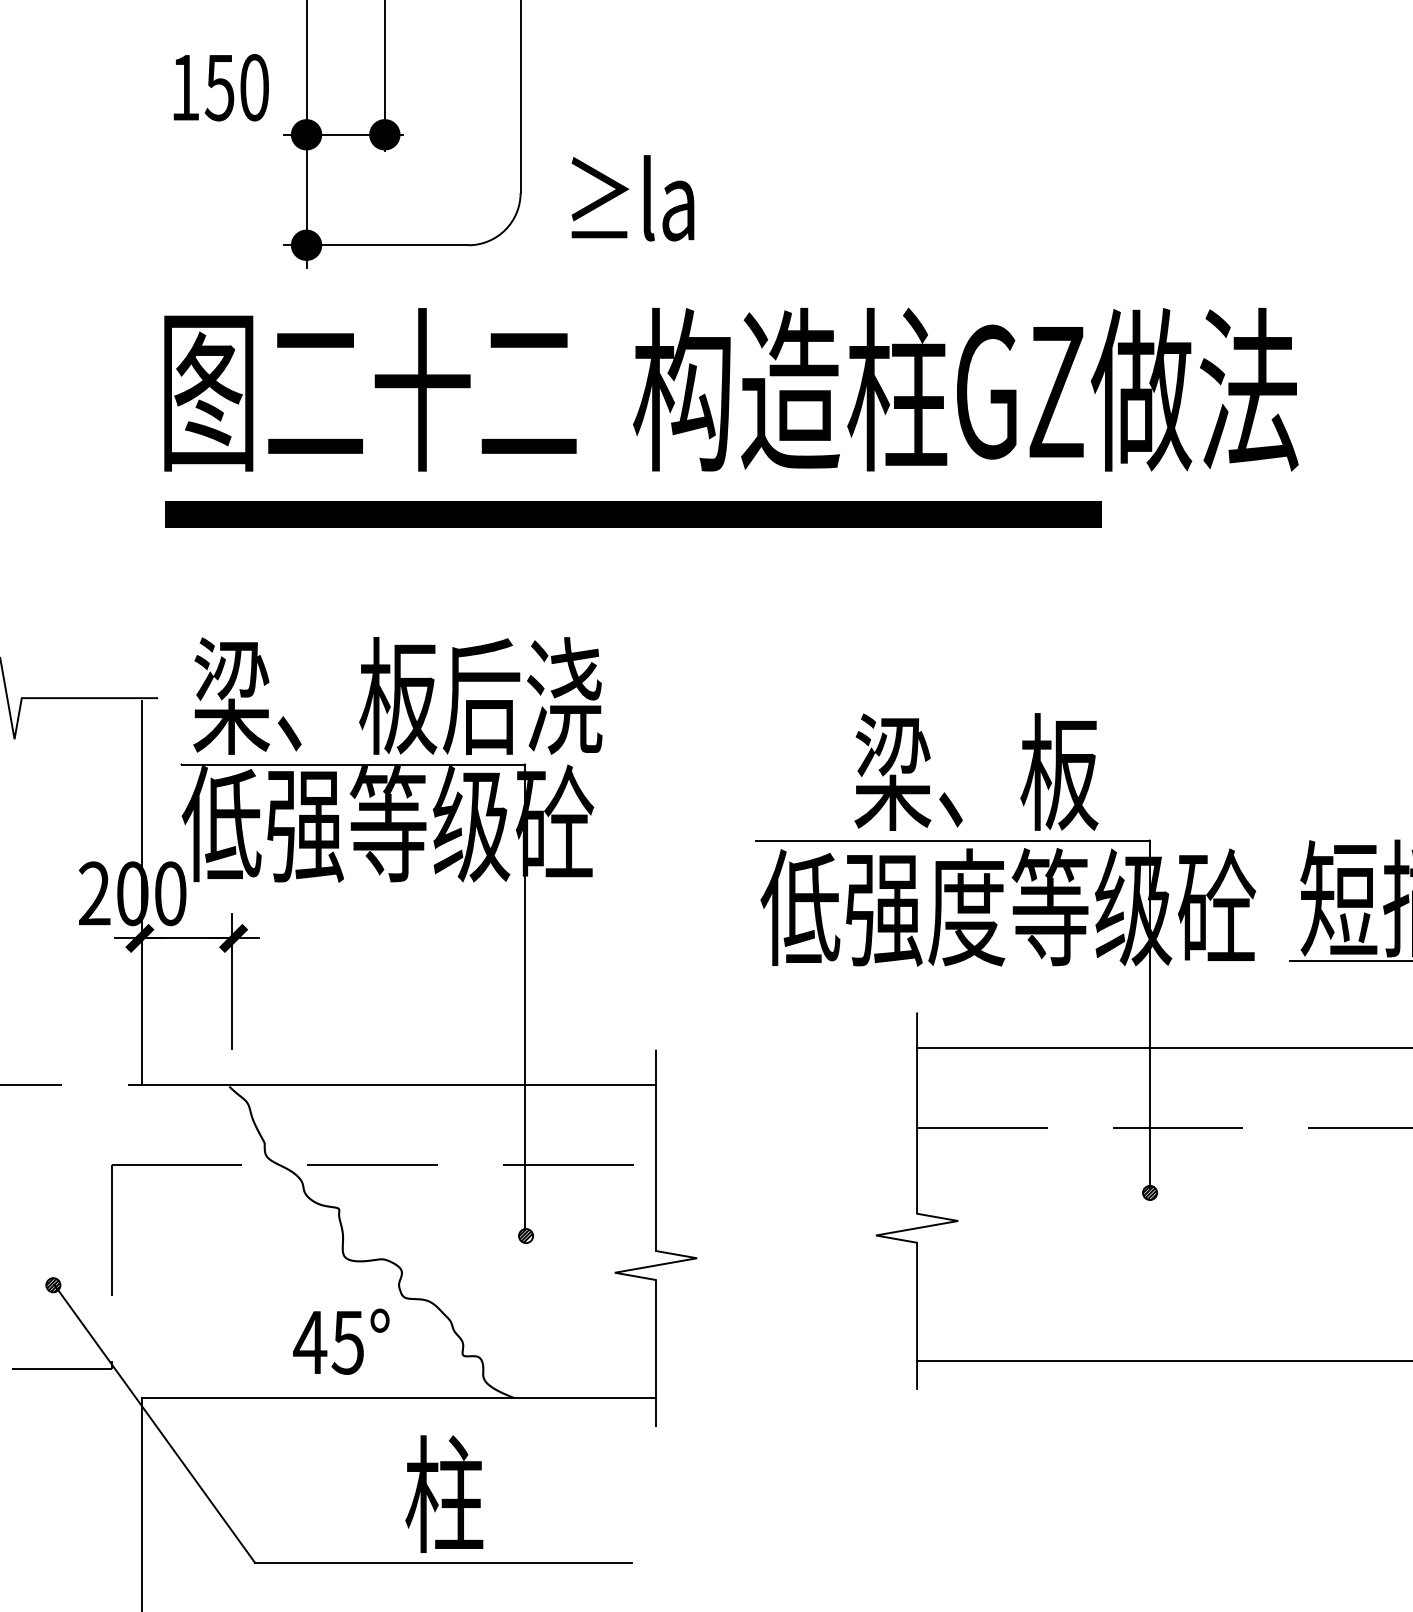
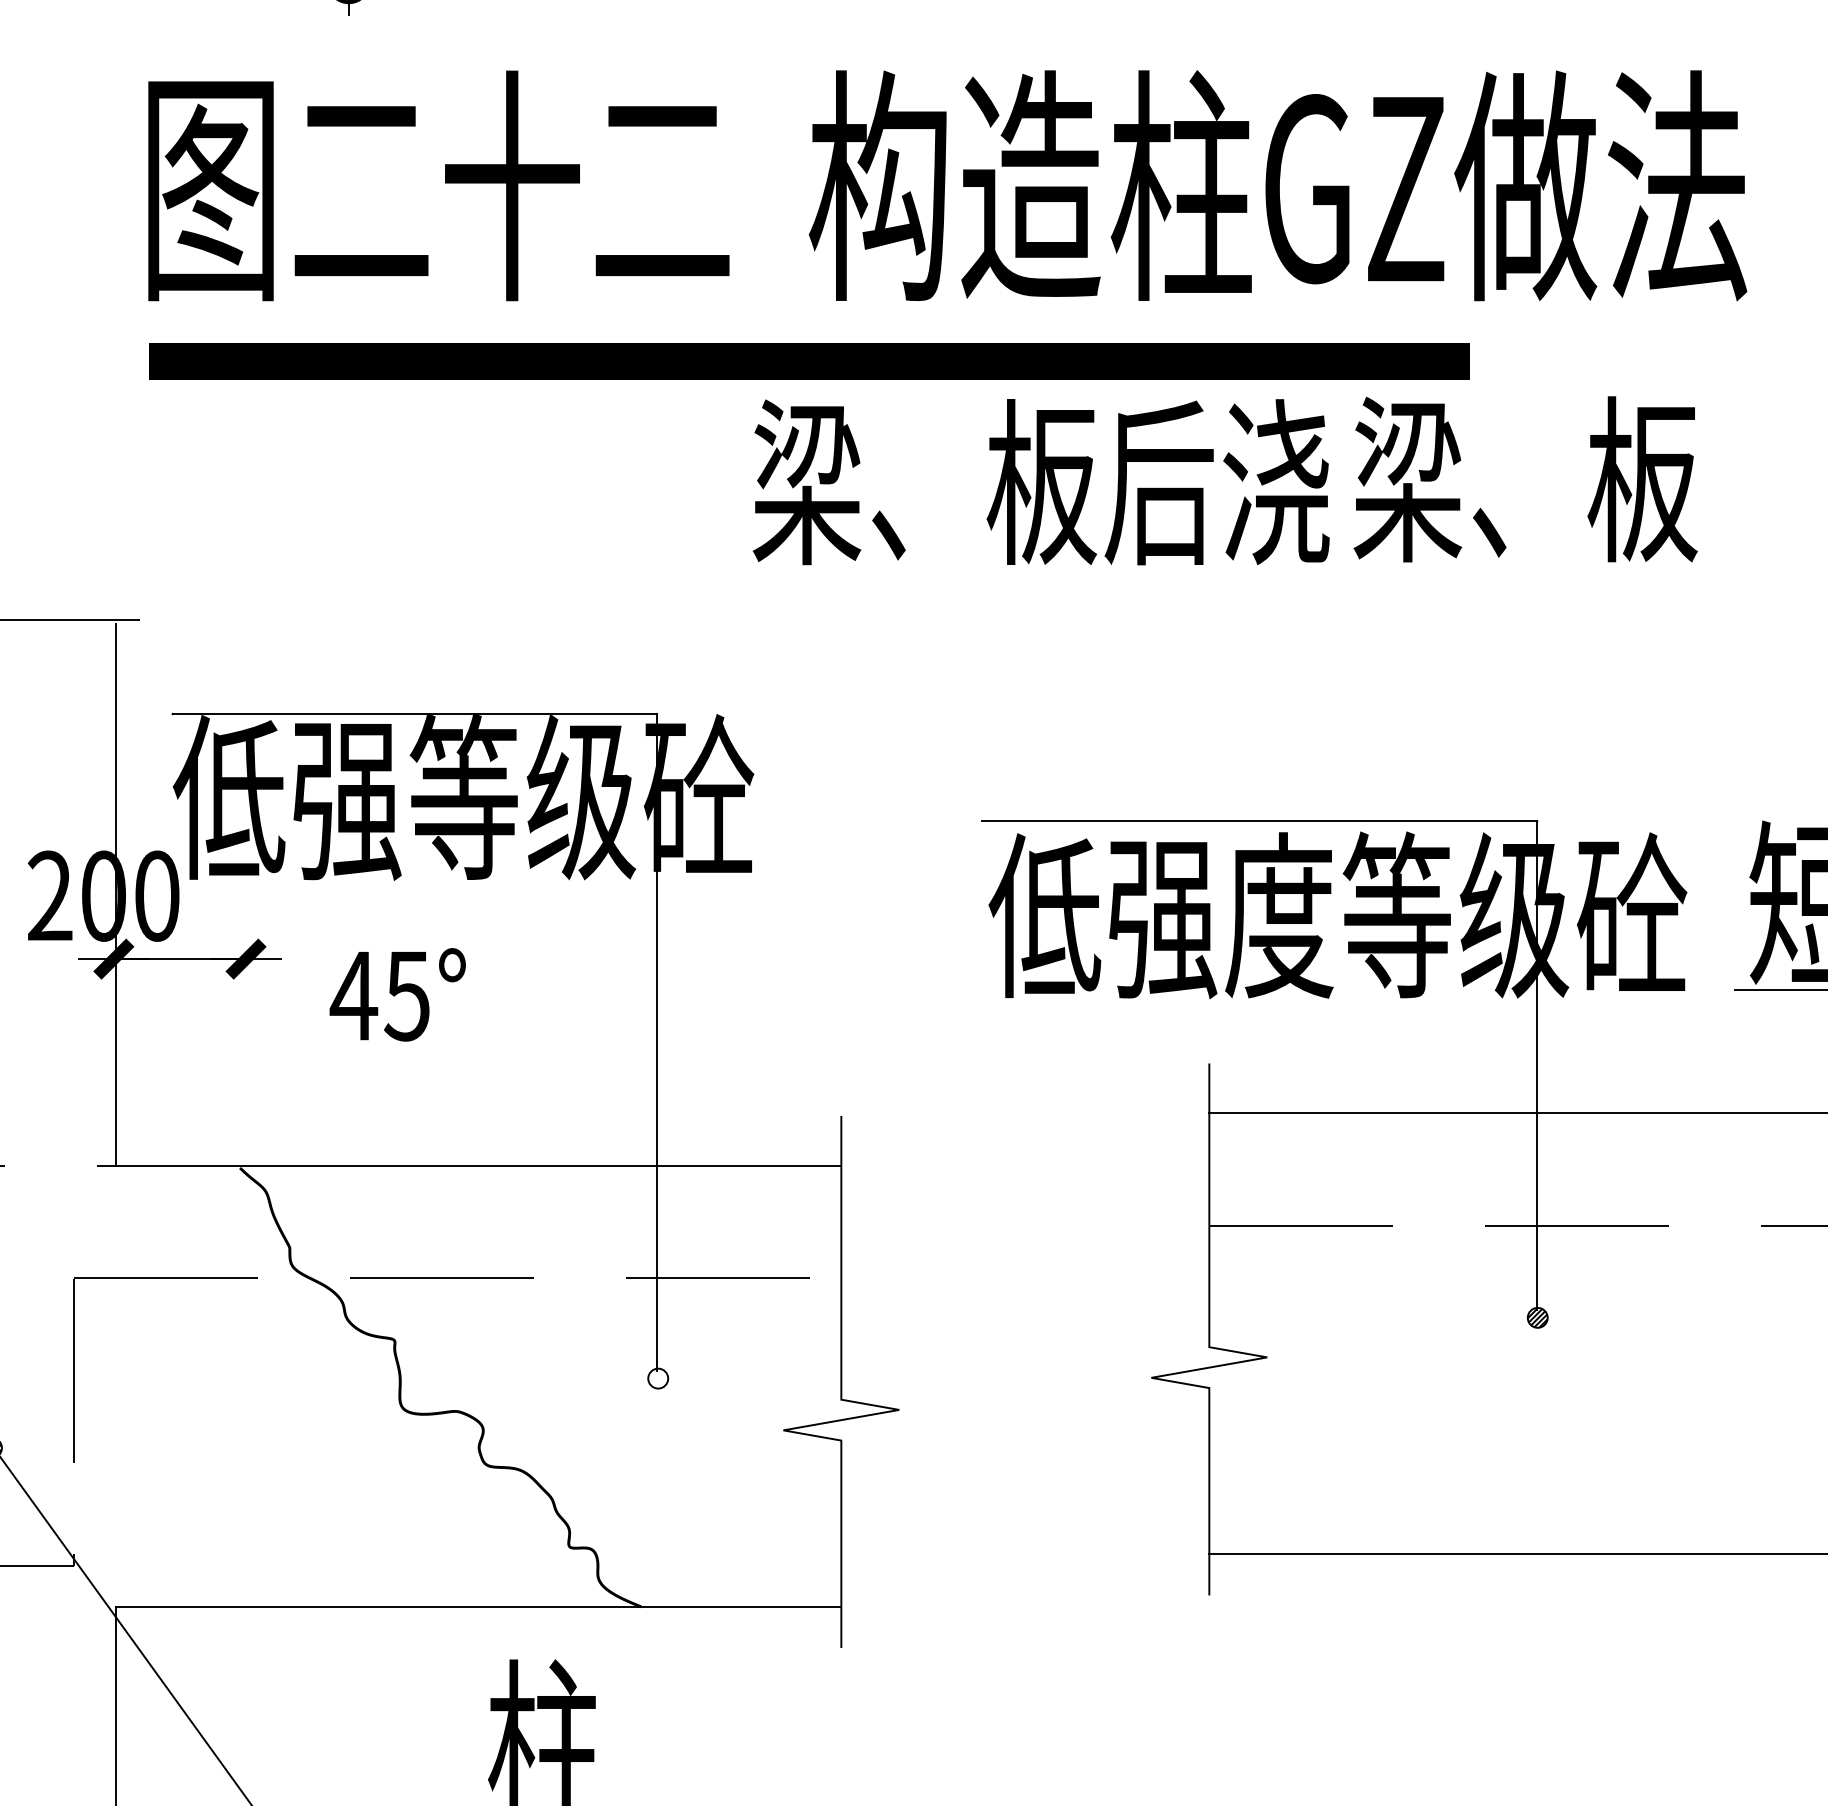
text: (397, 695) -> (1040, 481), moved
text: (976, 771) -> (1525, 478), moved
line: (231, 980) -> (243, 1018), removed
hatch: (525, 1235) -> (657, 1377), removed
text: (341, 1341) -> (398, 994), moved

